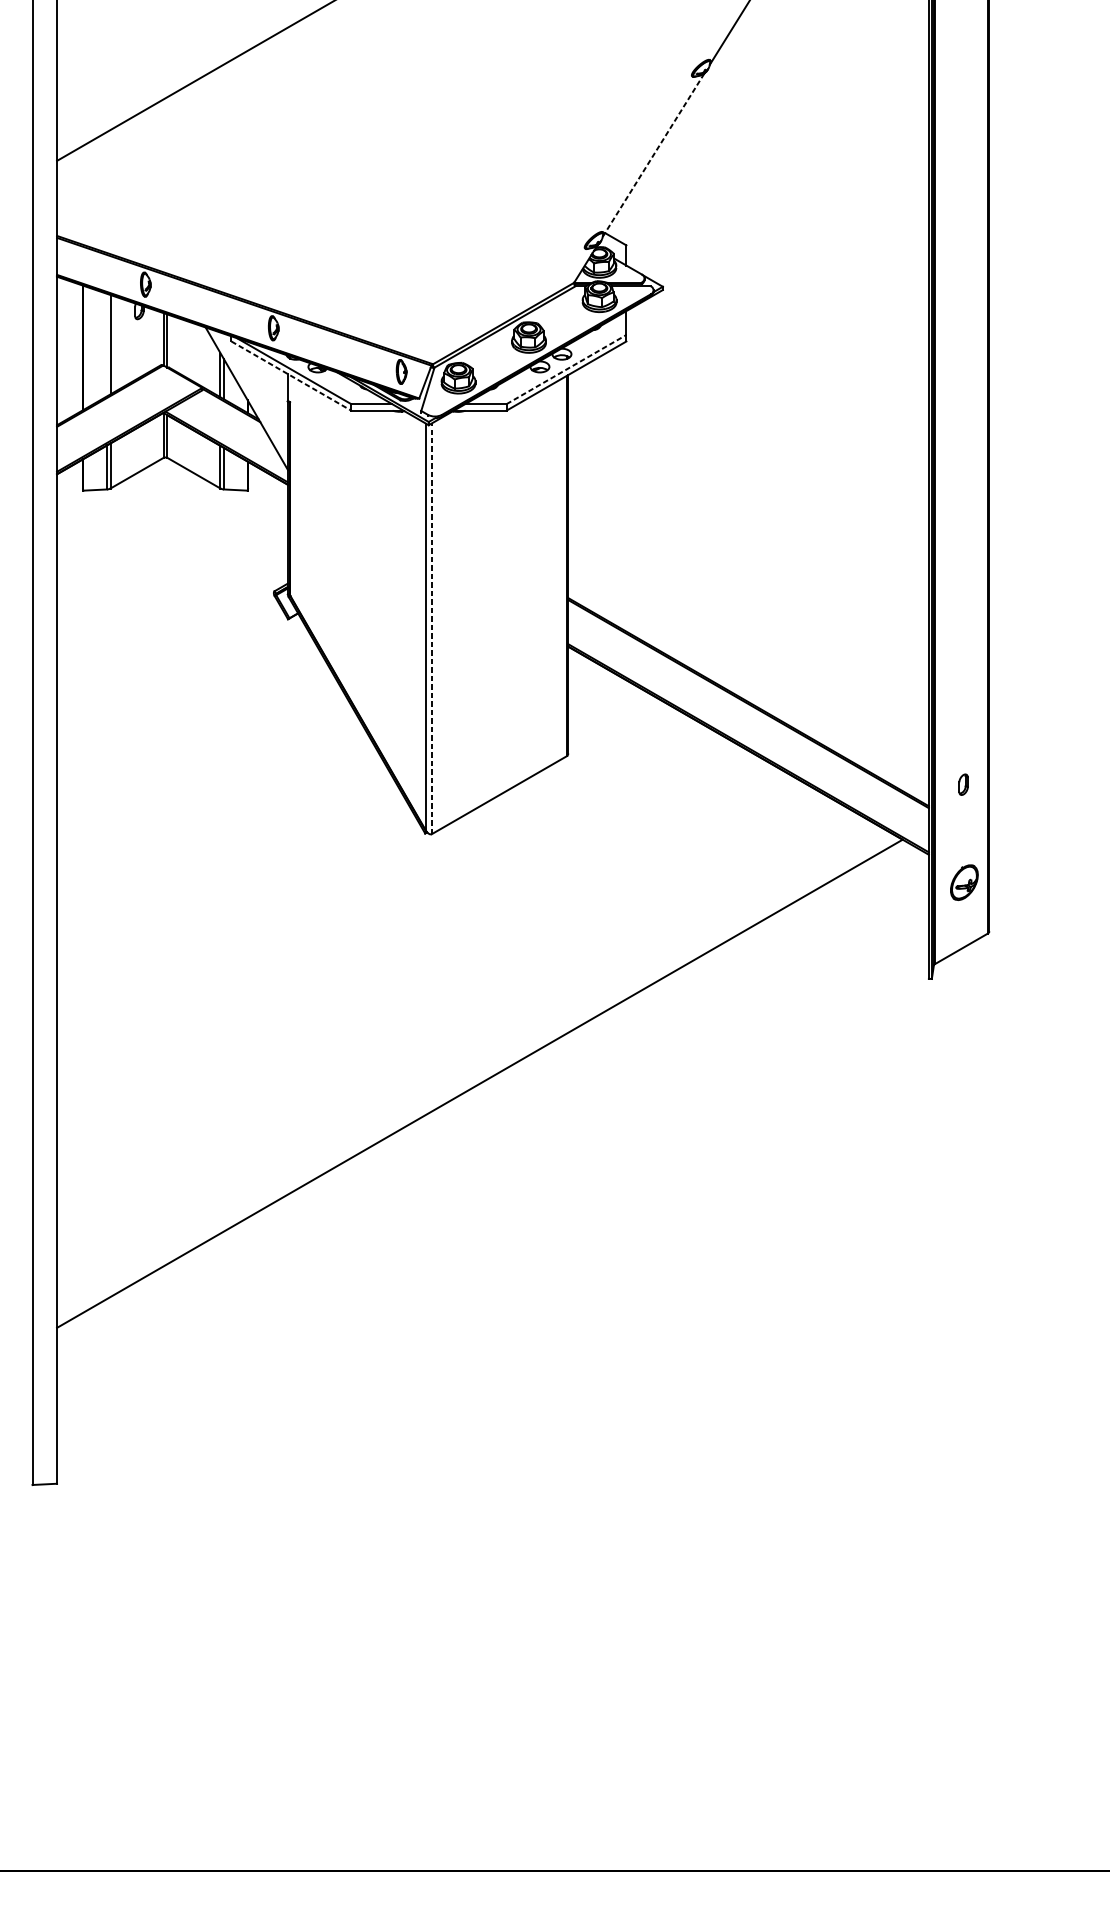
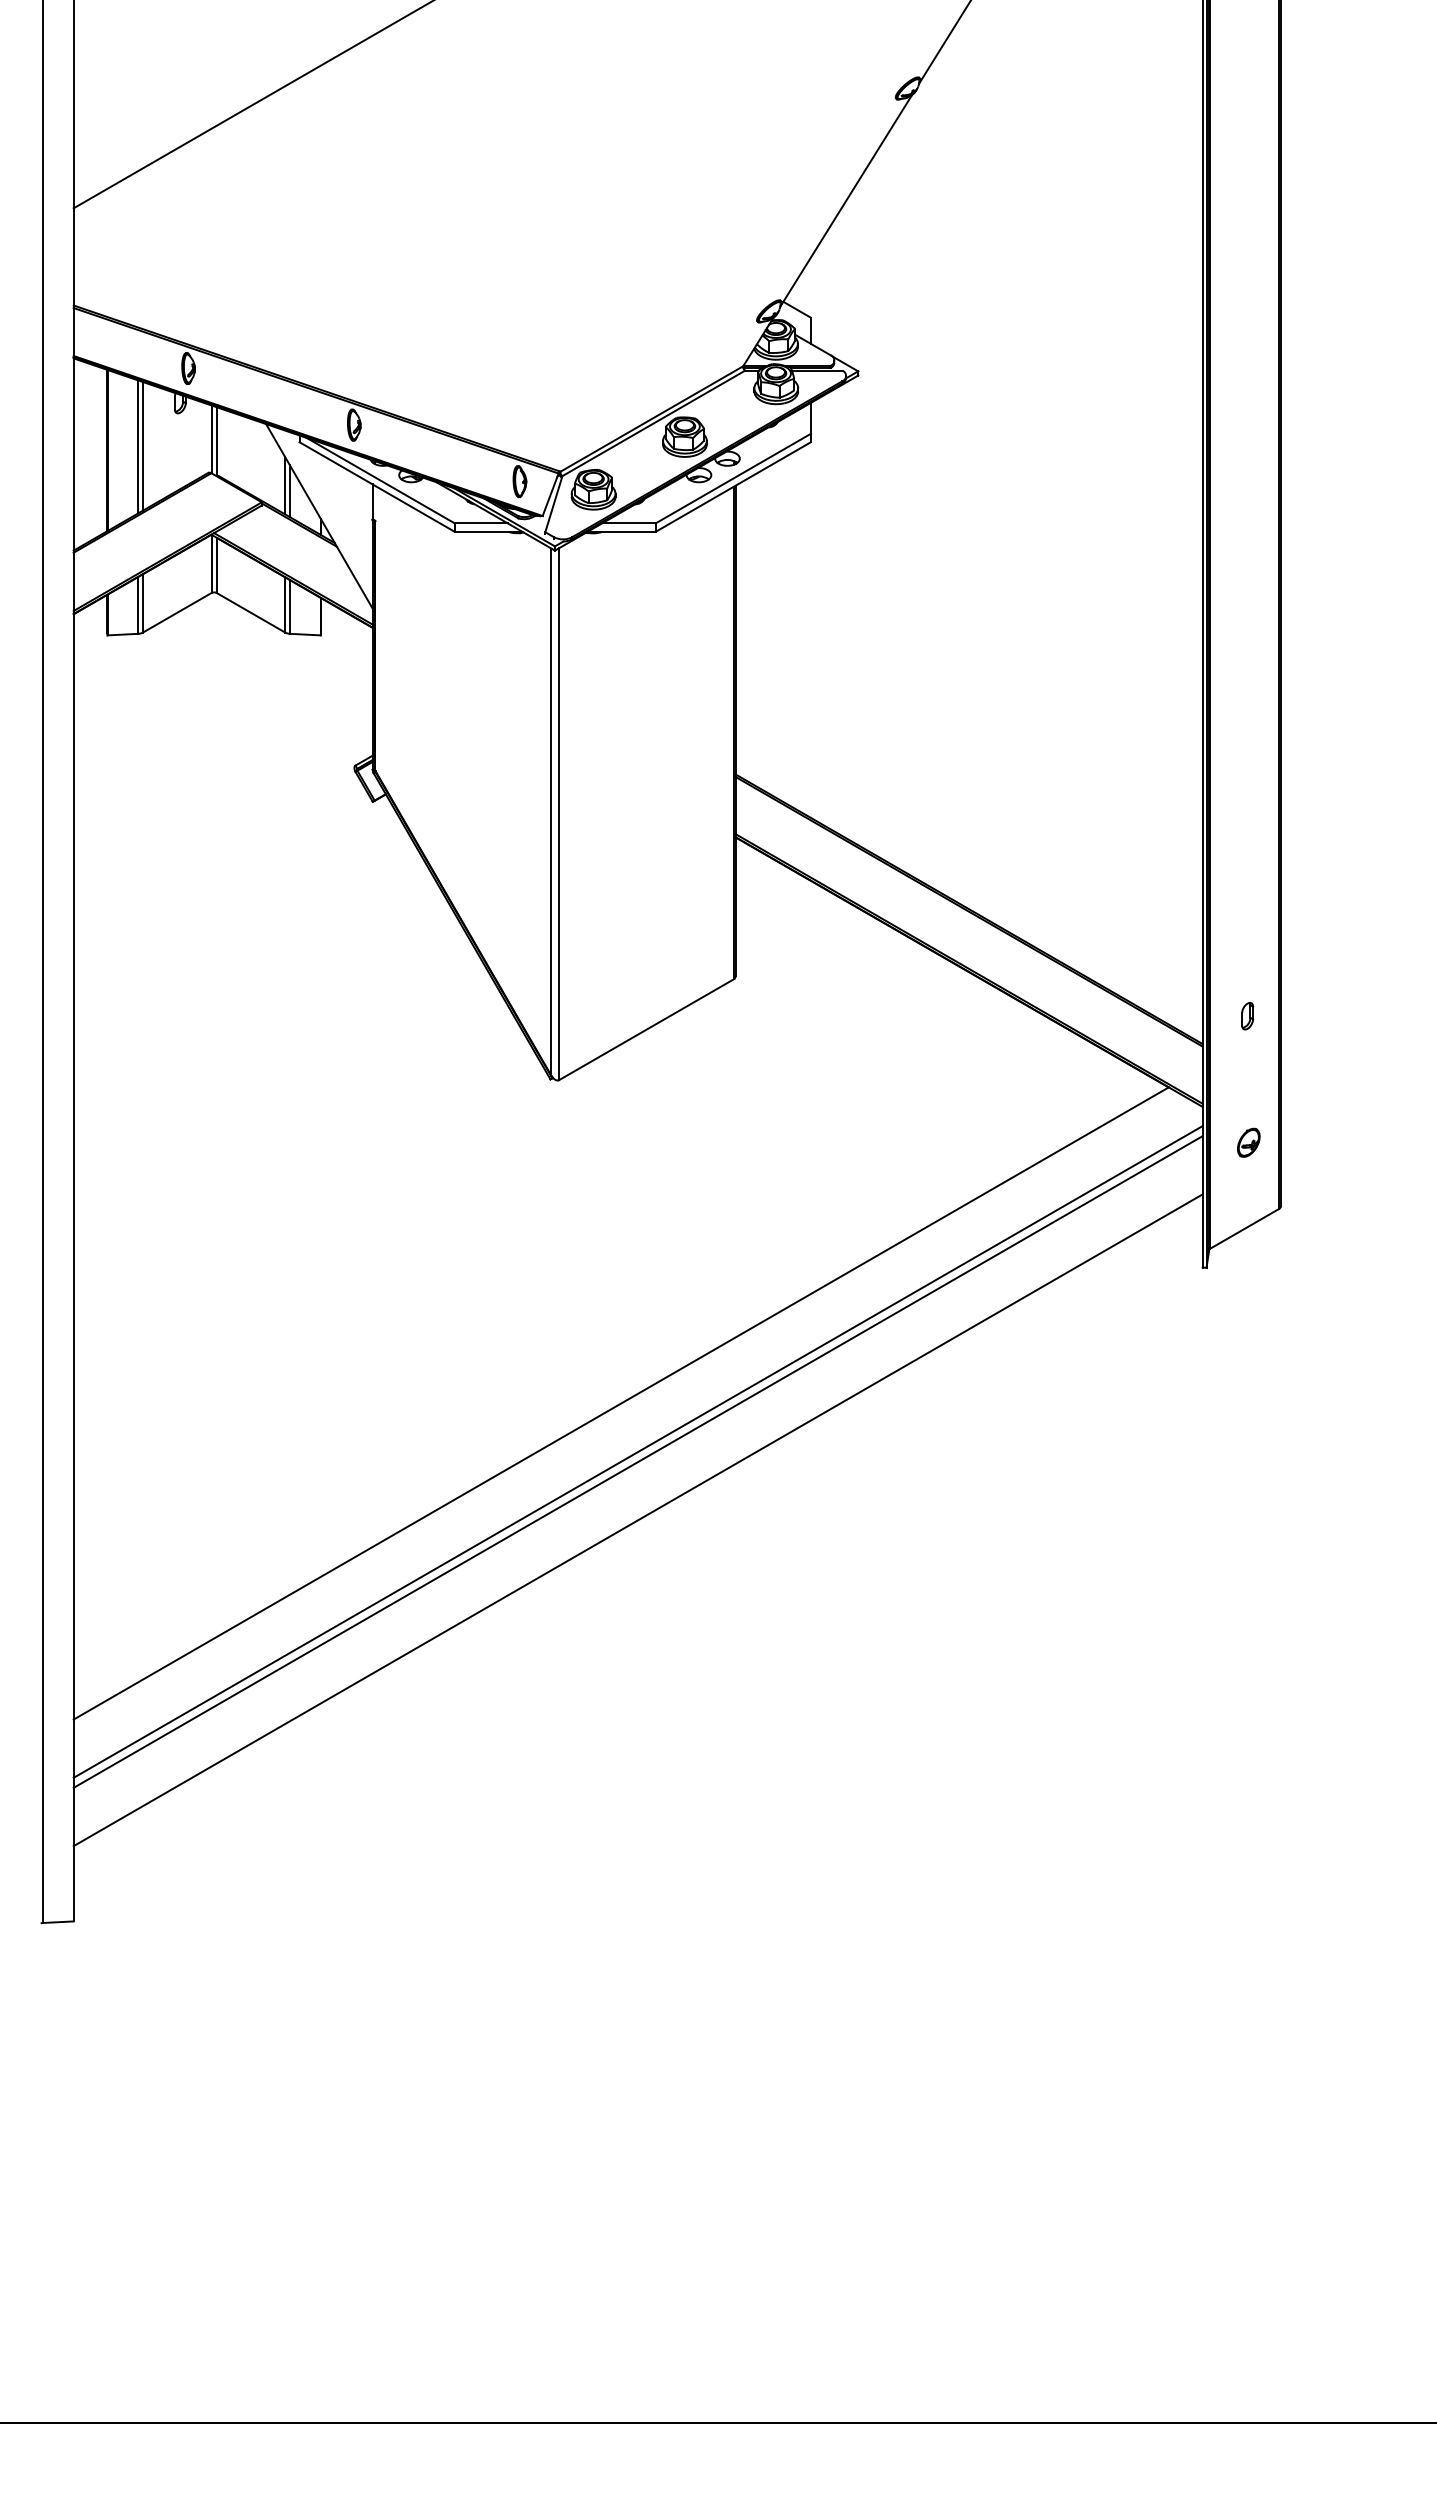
line: (653, 154) -> (846, 200), dashed -> solid
line: (107, 344) -> (138, 446), added
line: (566, 369) -> (733, 478), dashed -> solid
line: (291, 376) -> (377, 487), dashed -> solid
line: (432, 628) -> (559, 814), dashed -> solid
part: (964, 882) -> (1248, 1142), size x0.62
line: (492, 1120) -> (637, 1451), added
line: (492, 1128) -> (637, 1461), added
line: (492, 1174) -> (637, 1520), added

